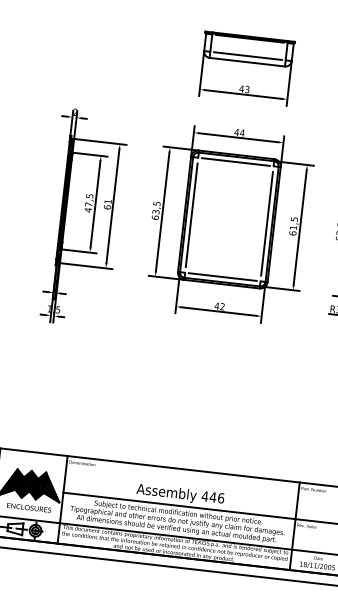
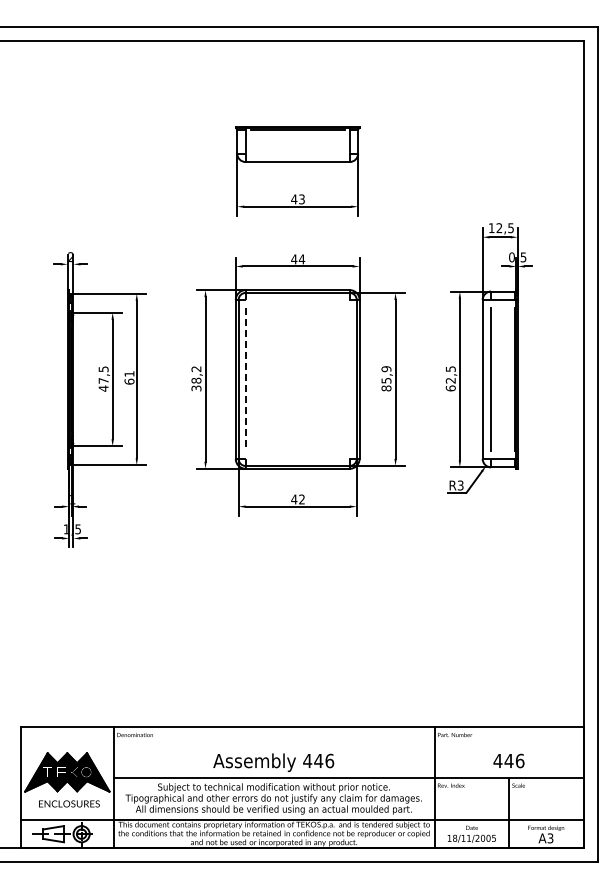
line: (247, 56) -> (297, 153), removed
line: (235, 161) -> (297, 299), removed
text: (156, 210) -> (196, 378), 63,5 -> 38,2
line: (191, 215) -> (245, 379), solid -> dashed
line: (266, 223) -> (349, 379), removed
text: (293, 226) -> (386, 378), 61,5 -> 85,9
line: (222, 276) -> (297, 458), removed

